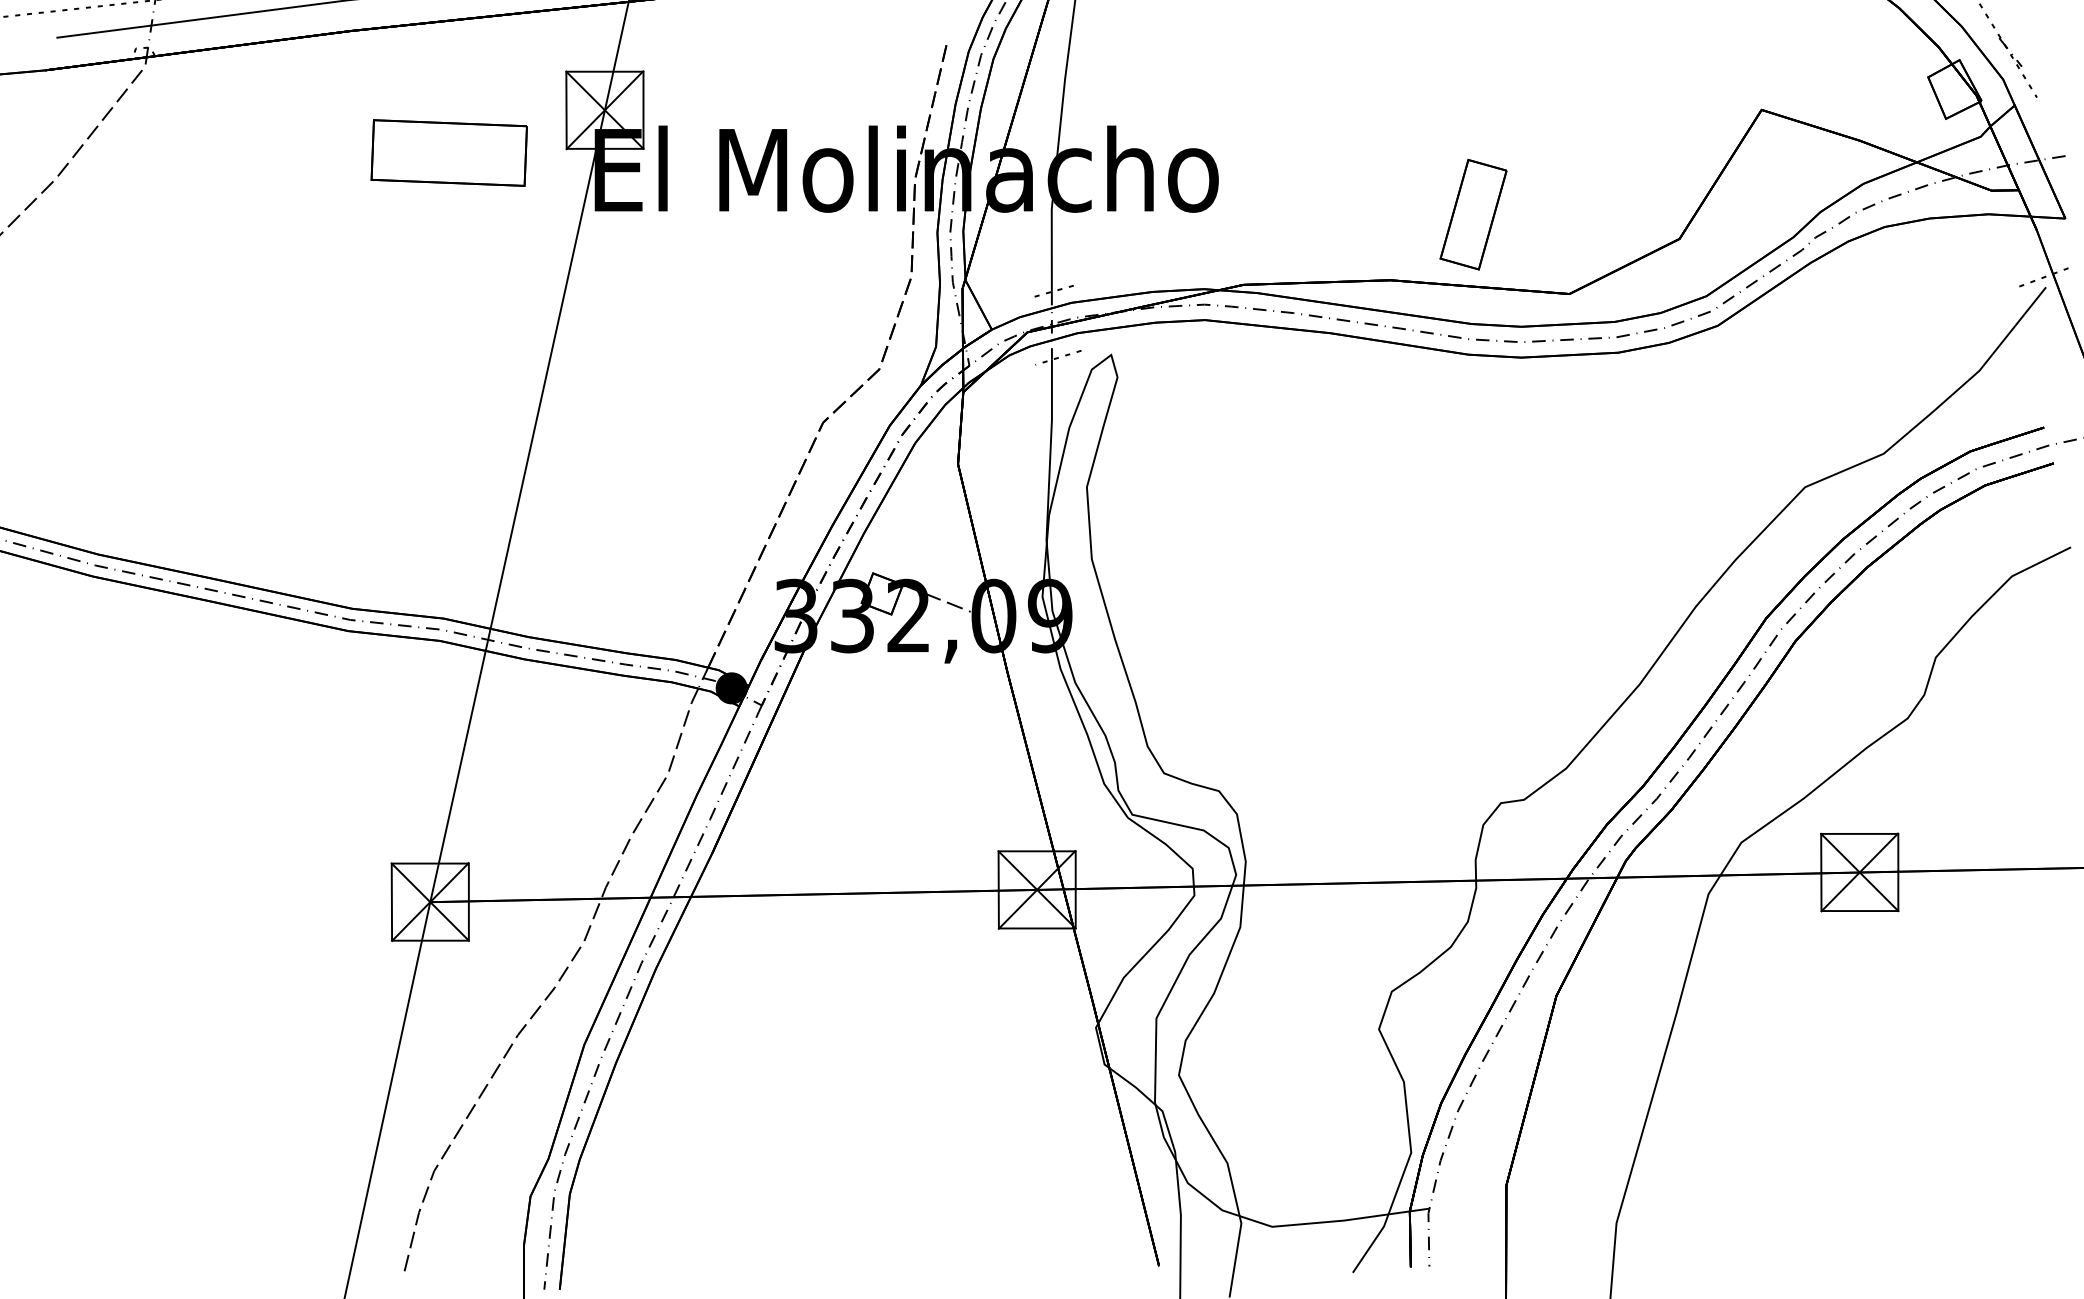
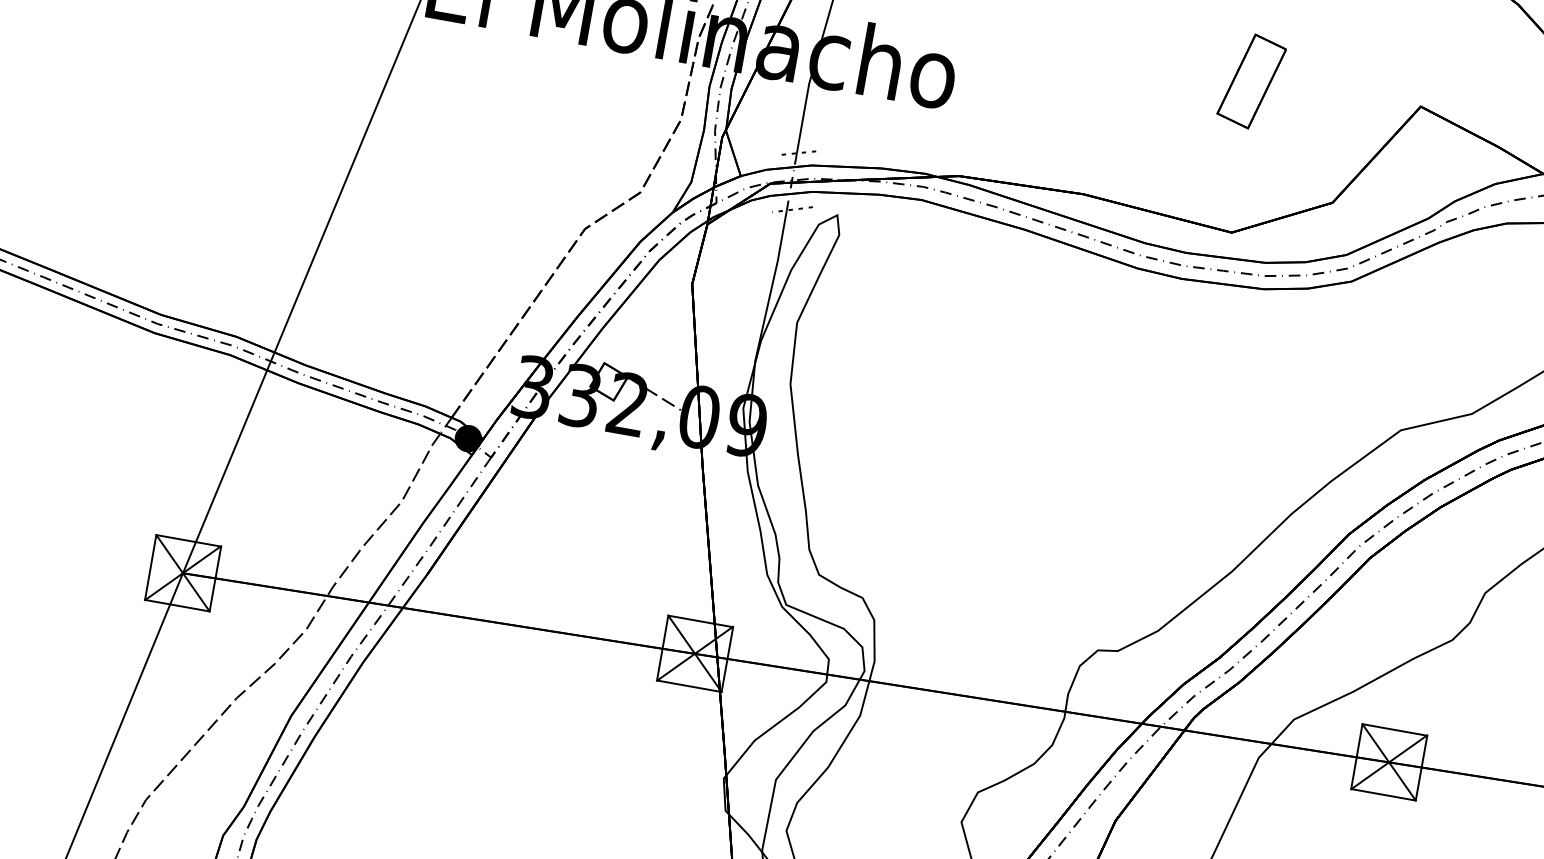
part: (1473, 214) -> (1251, 81), moved

